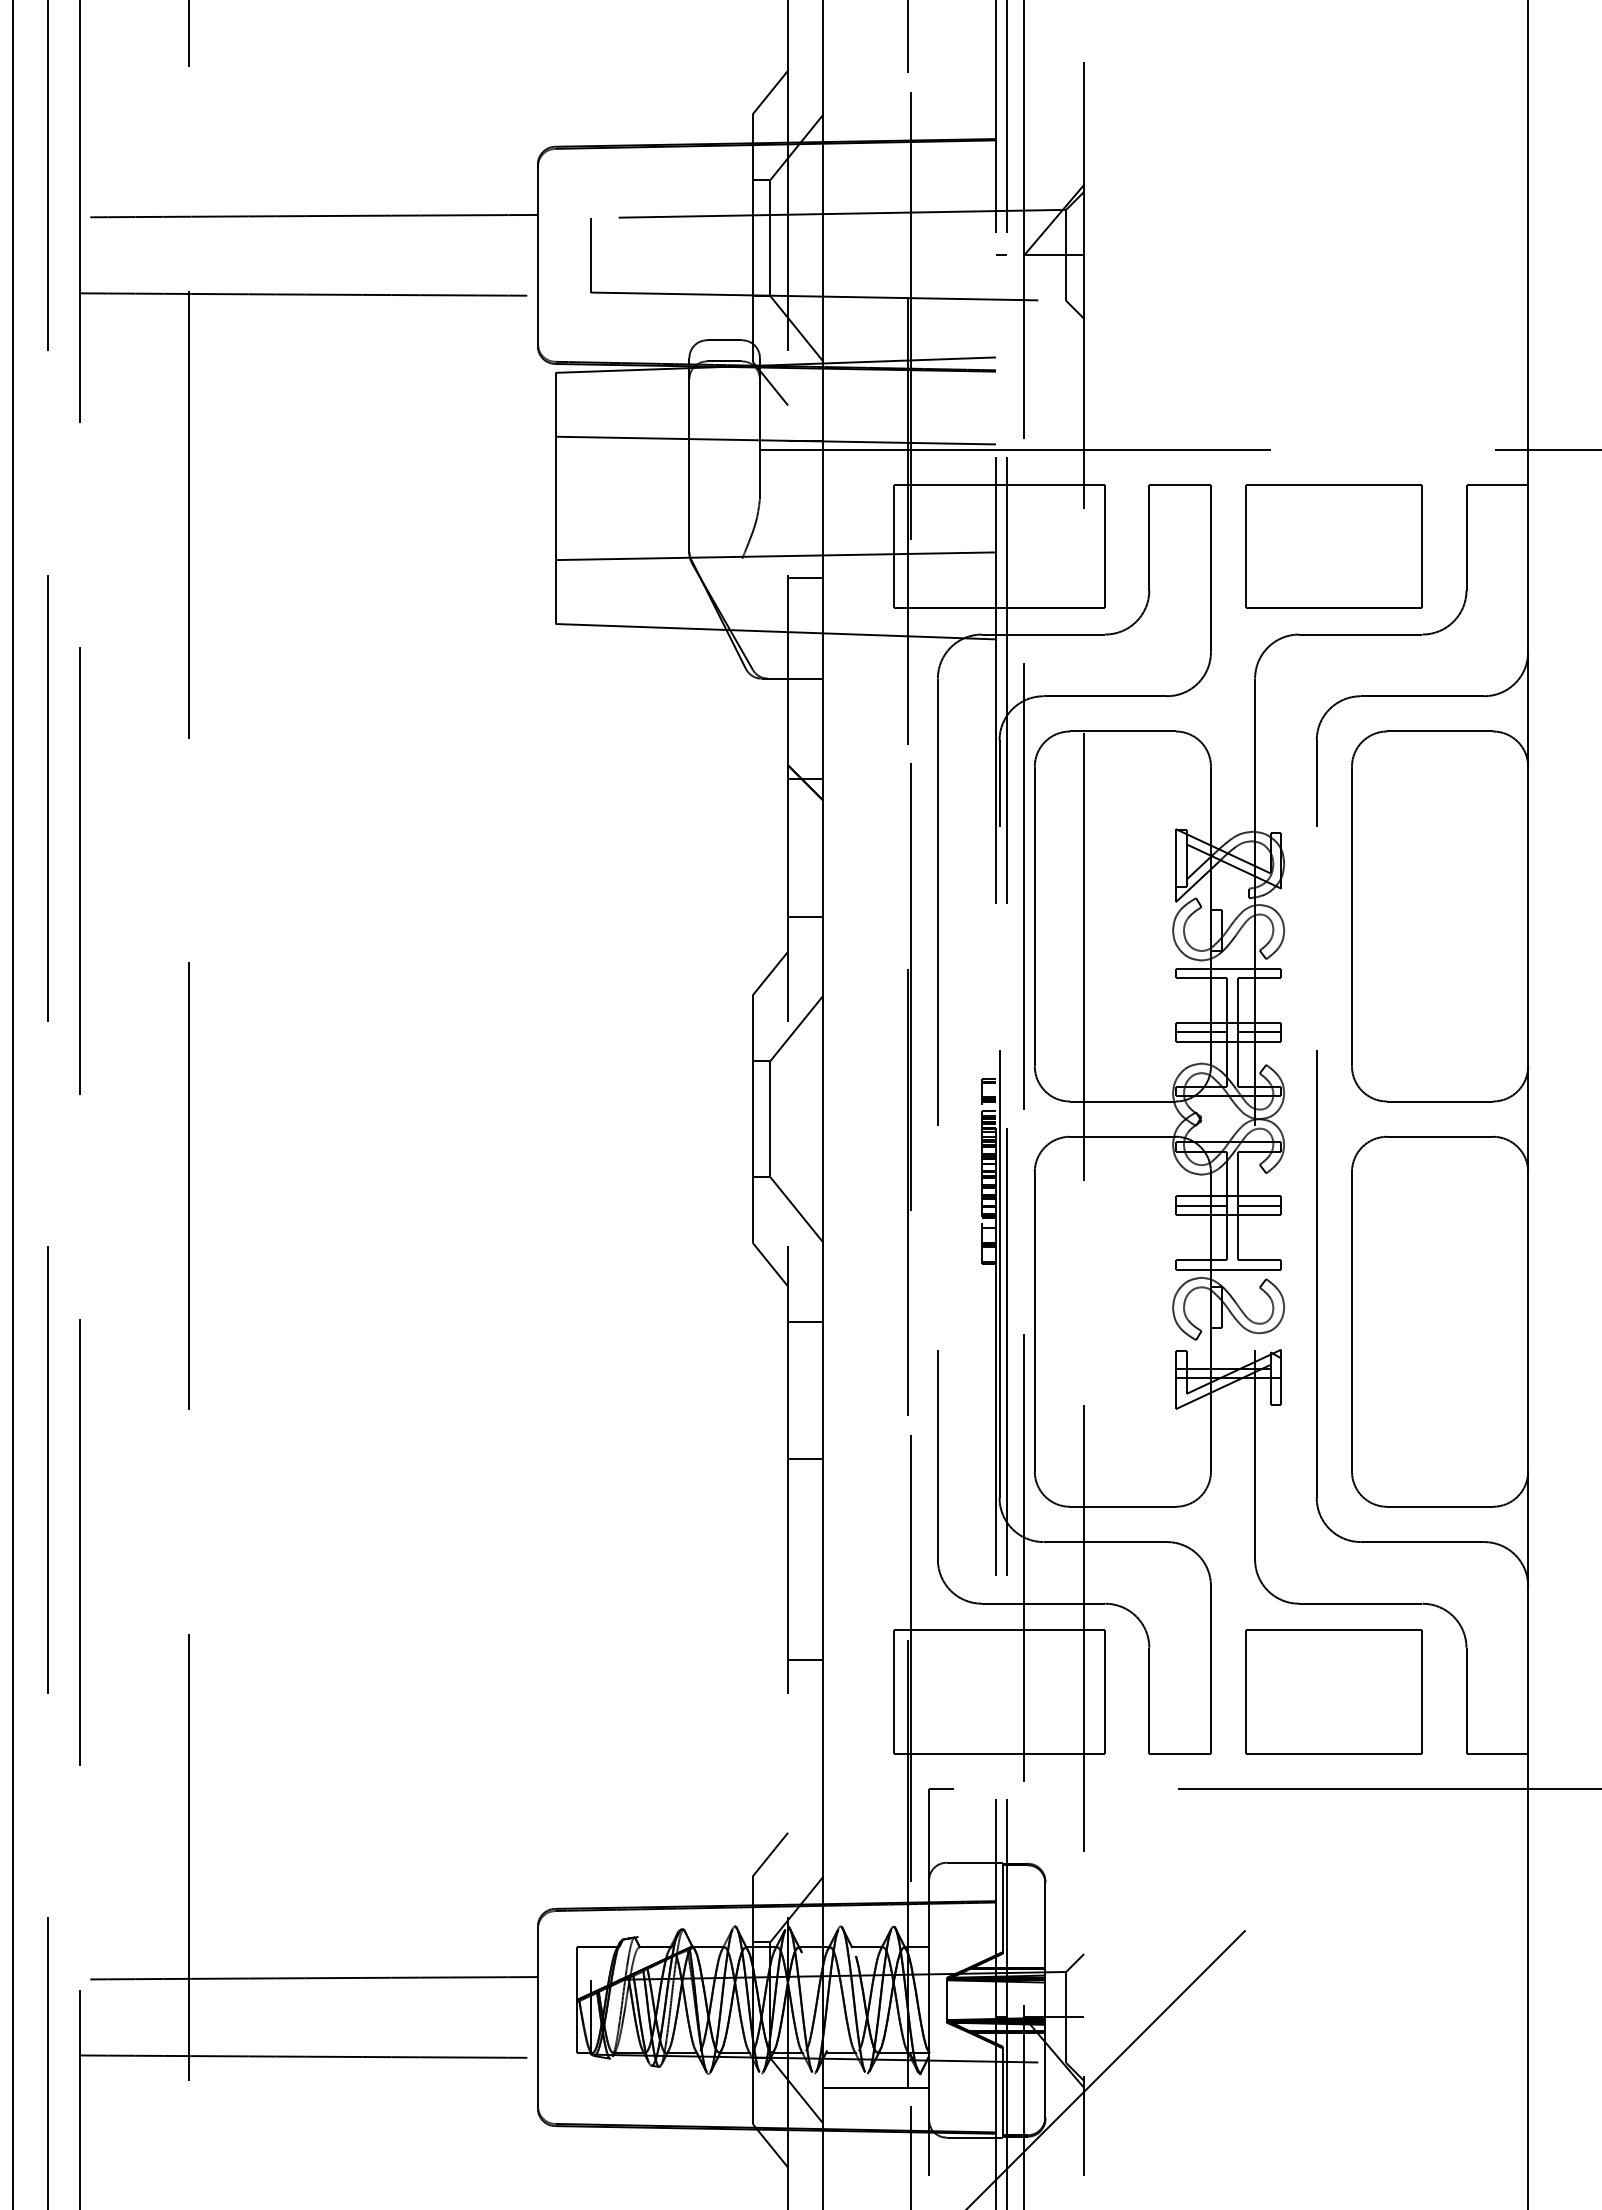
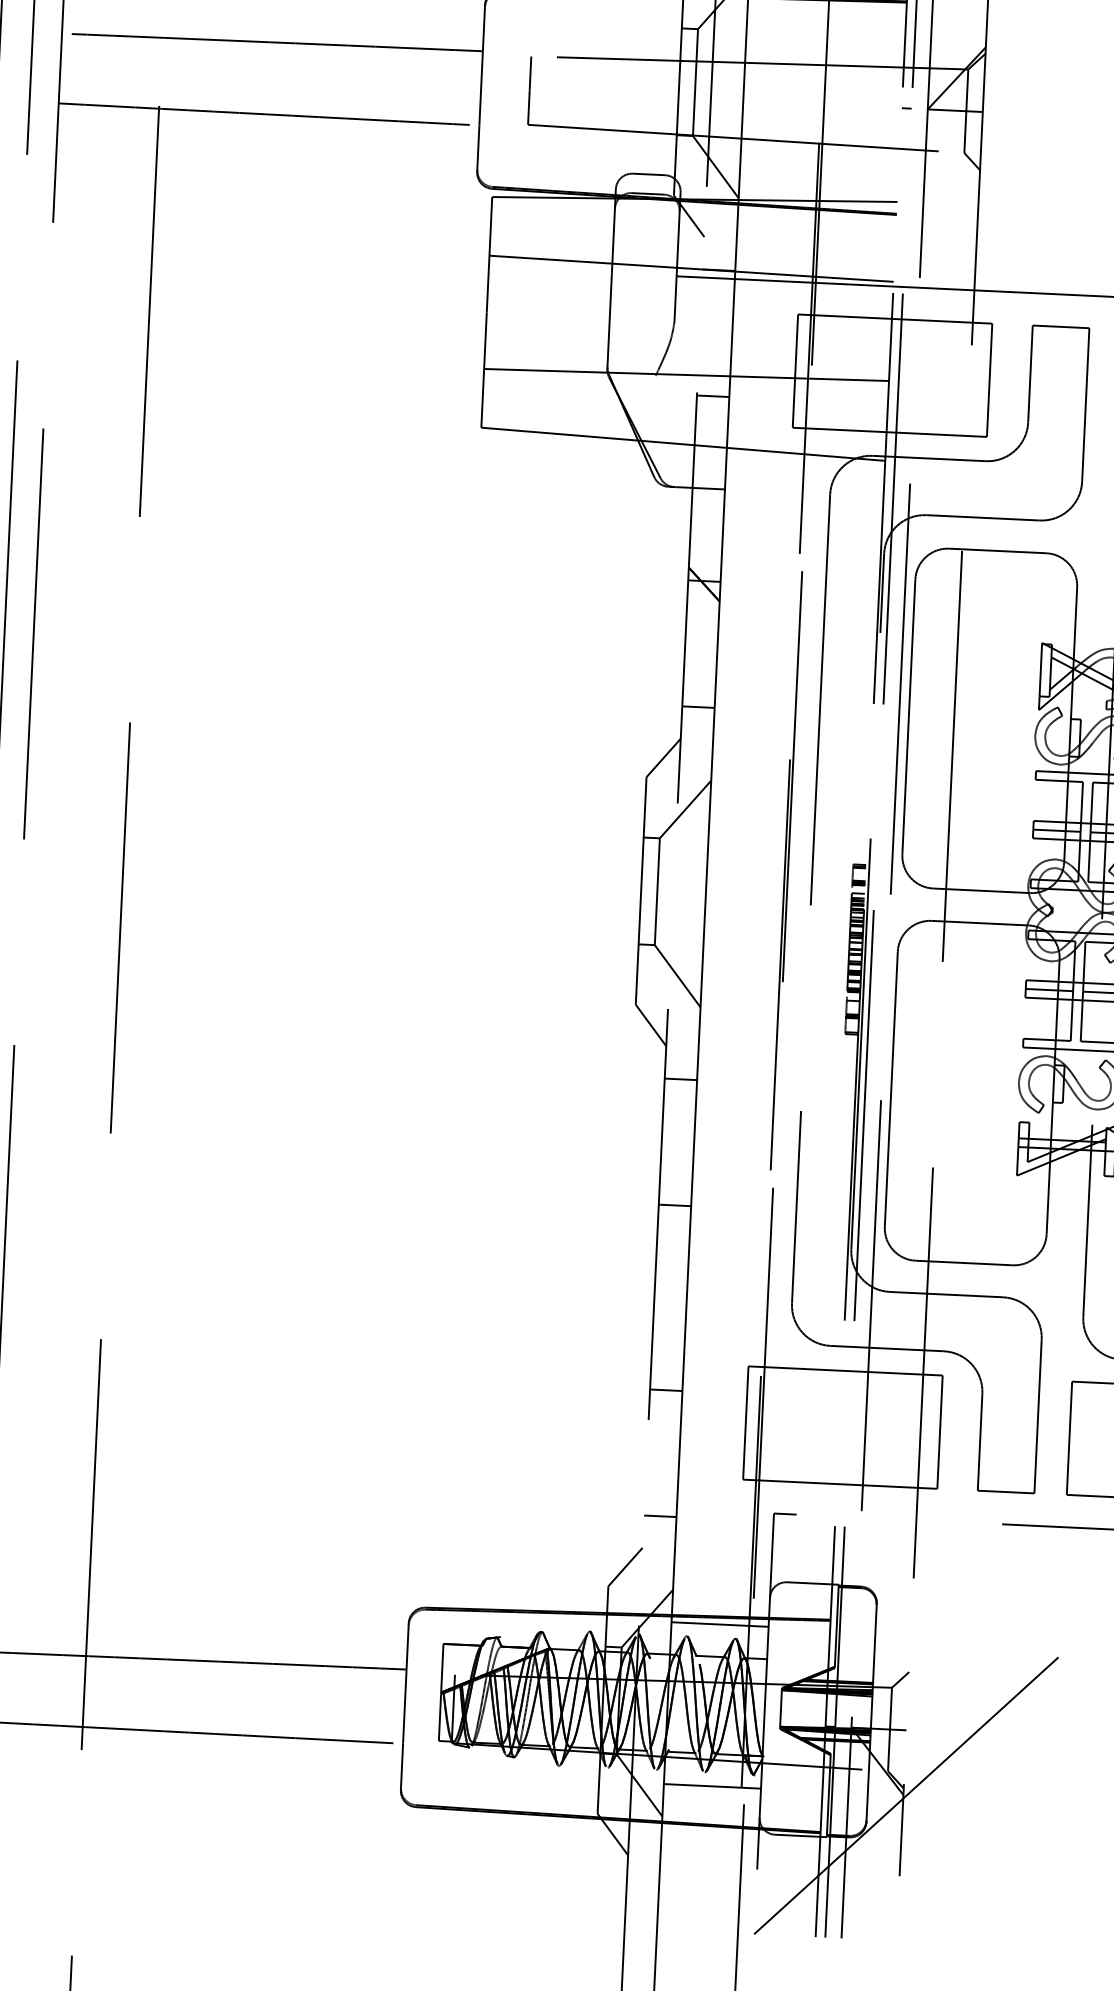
line: (805, 1797) -> (660, 1516), added
line: (876, 1912) -> (720, 1624), added

